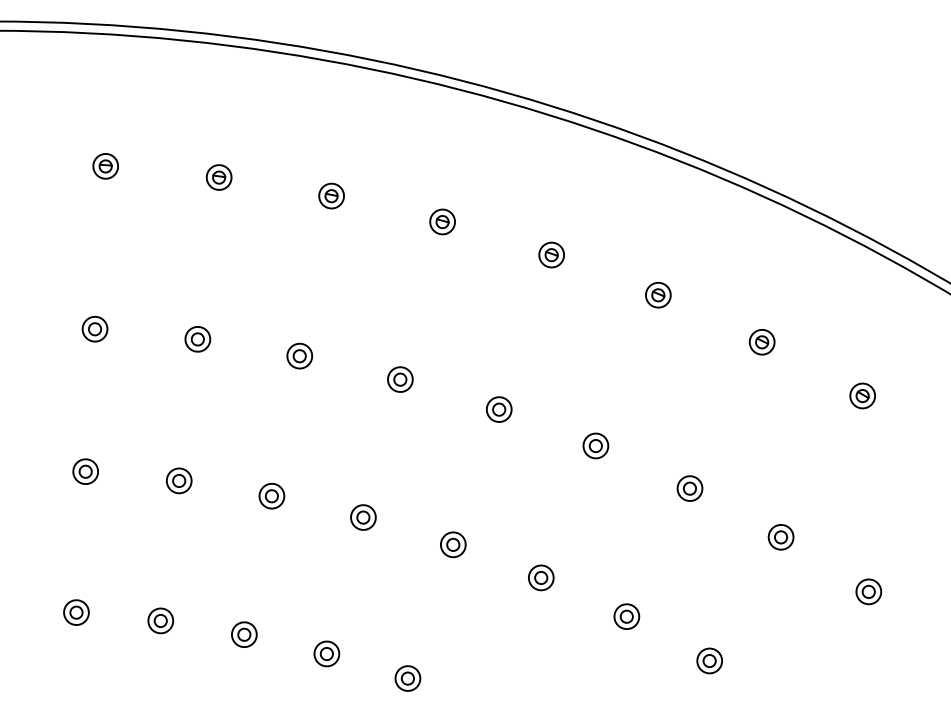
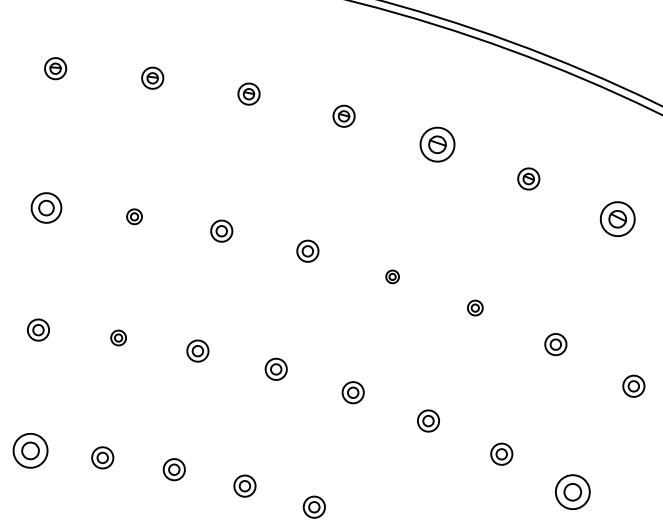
part: (551, 254) -> (437, 144), size x1.6
part: (94, 329) -> (46, 208), size x1.4
part: (197, 339) -> (134, 216), size x0.7
part: (761, 342) -> (617, 219), size x1.6
part: (499, 409) -> (392, 276), size x0.6
part: (595, 445) -> (474, 307), size x0.7
part: (179, 480) -> (118, 337), size x0.7
part: (76, 612) -> (30, 450), size x1.6
part: (709, 660) -> (572, 491), size x1.6

